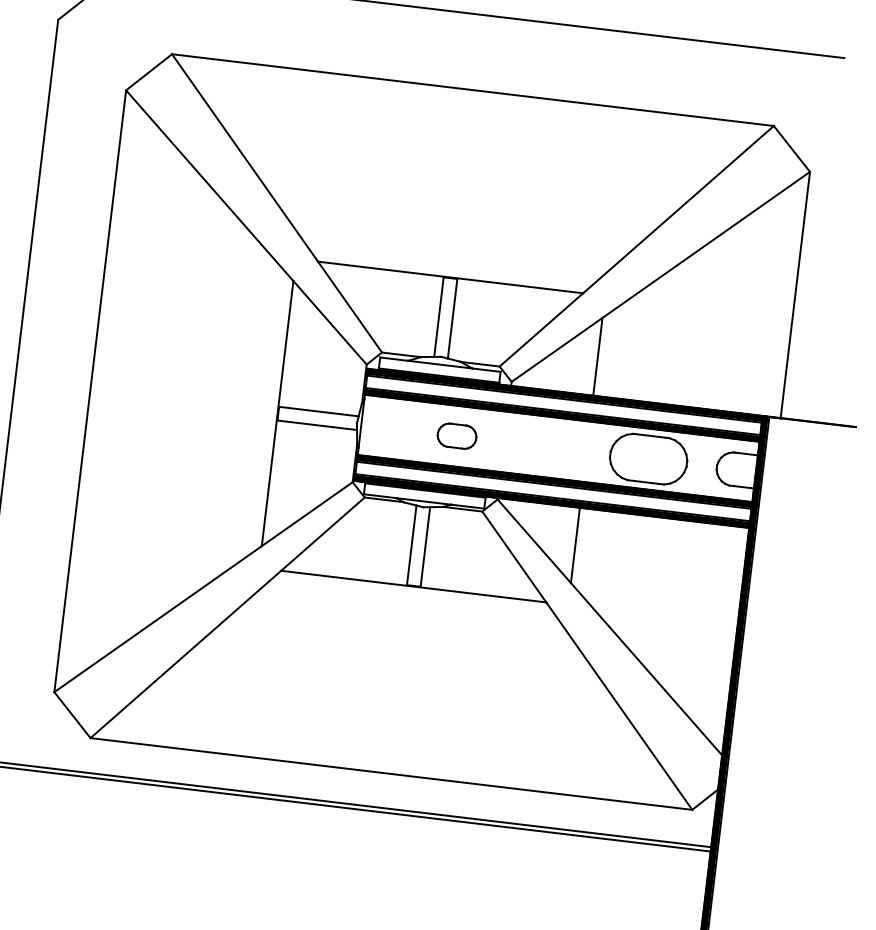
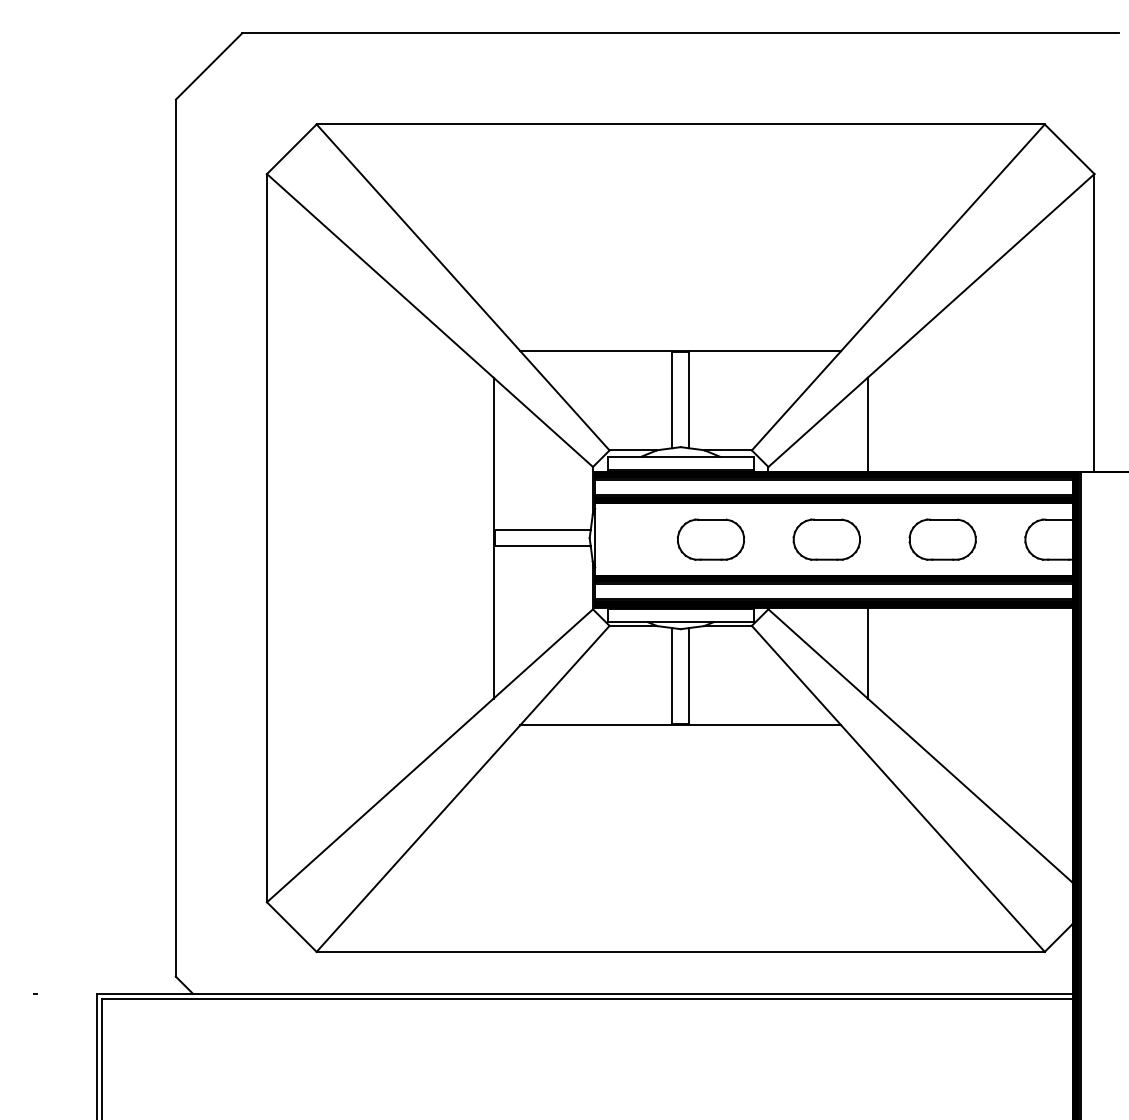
part: (456, 436) -> (710, 539), size x1.43
part: (552, 447) -> (826, 539), added
part: (648, 458) -> (942, 539), size x0.71

